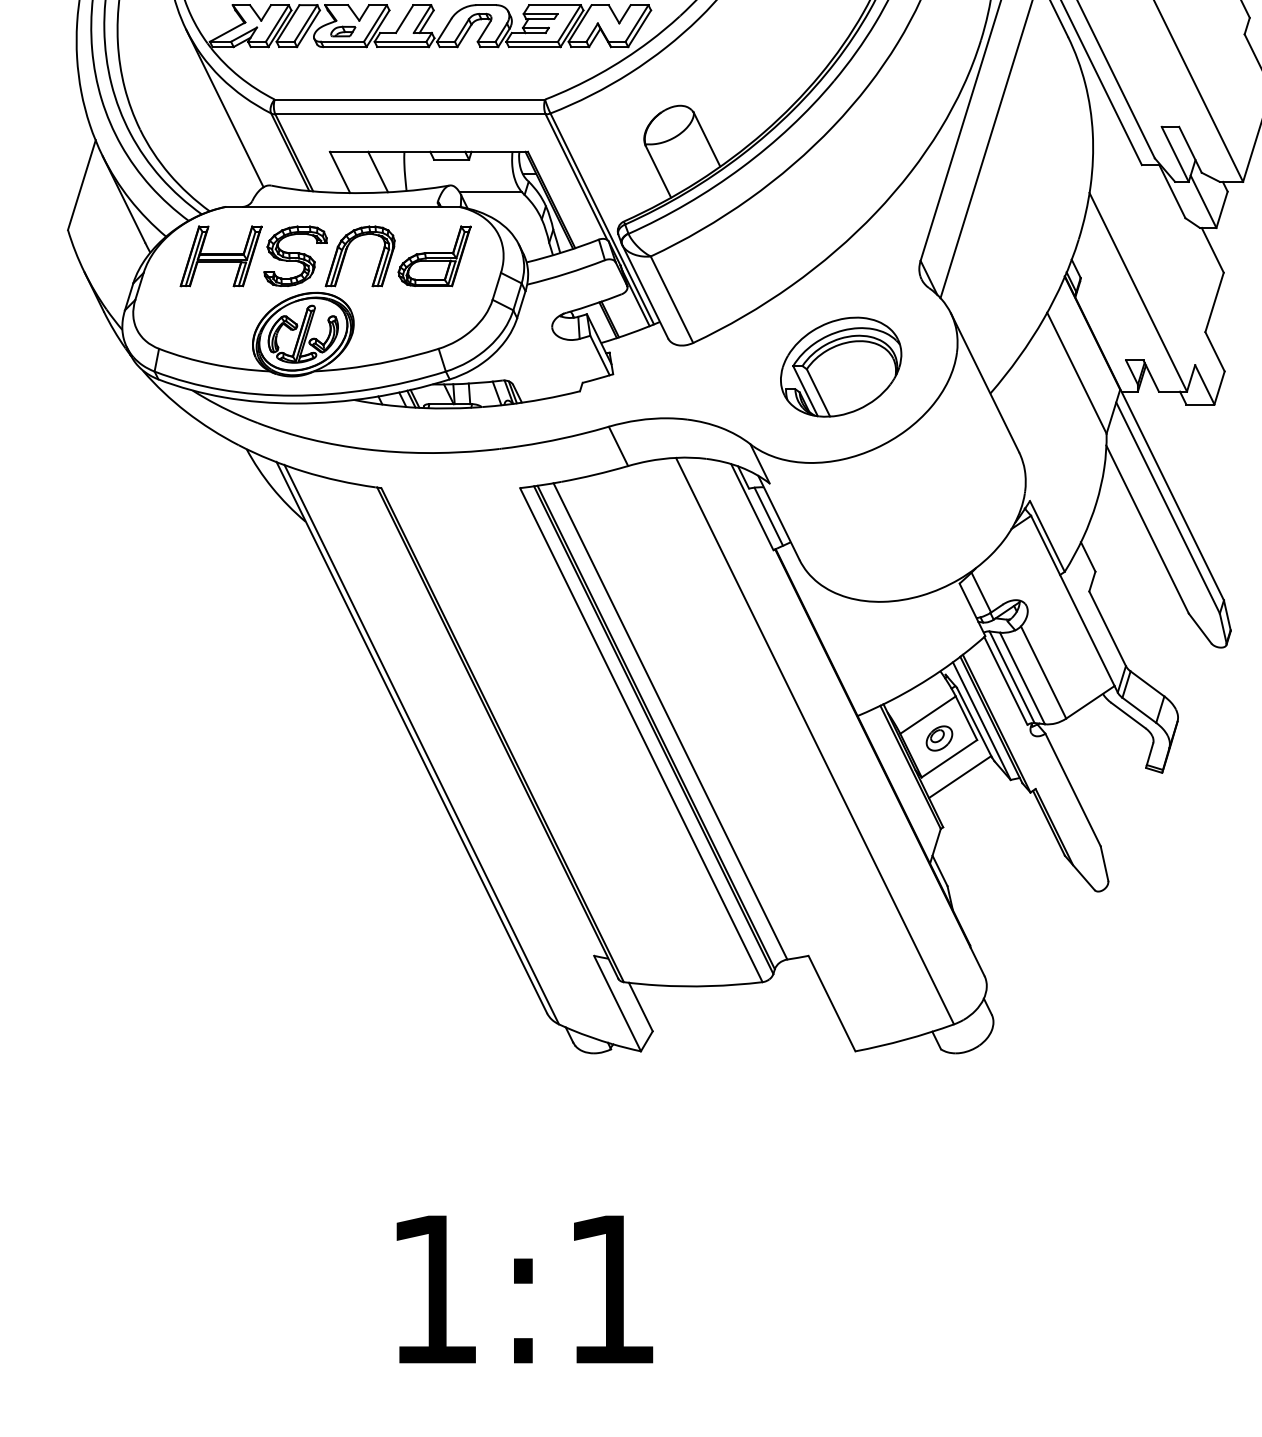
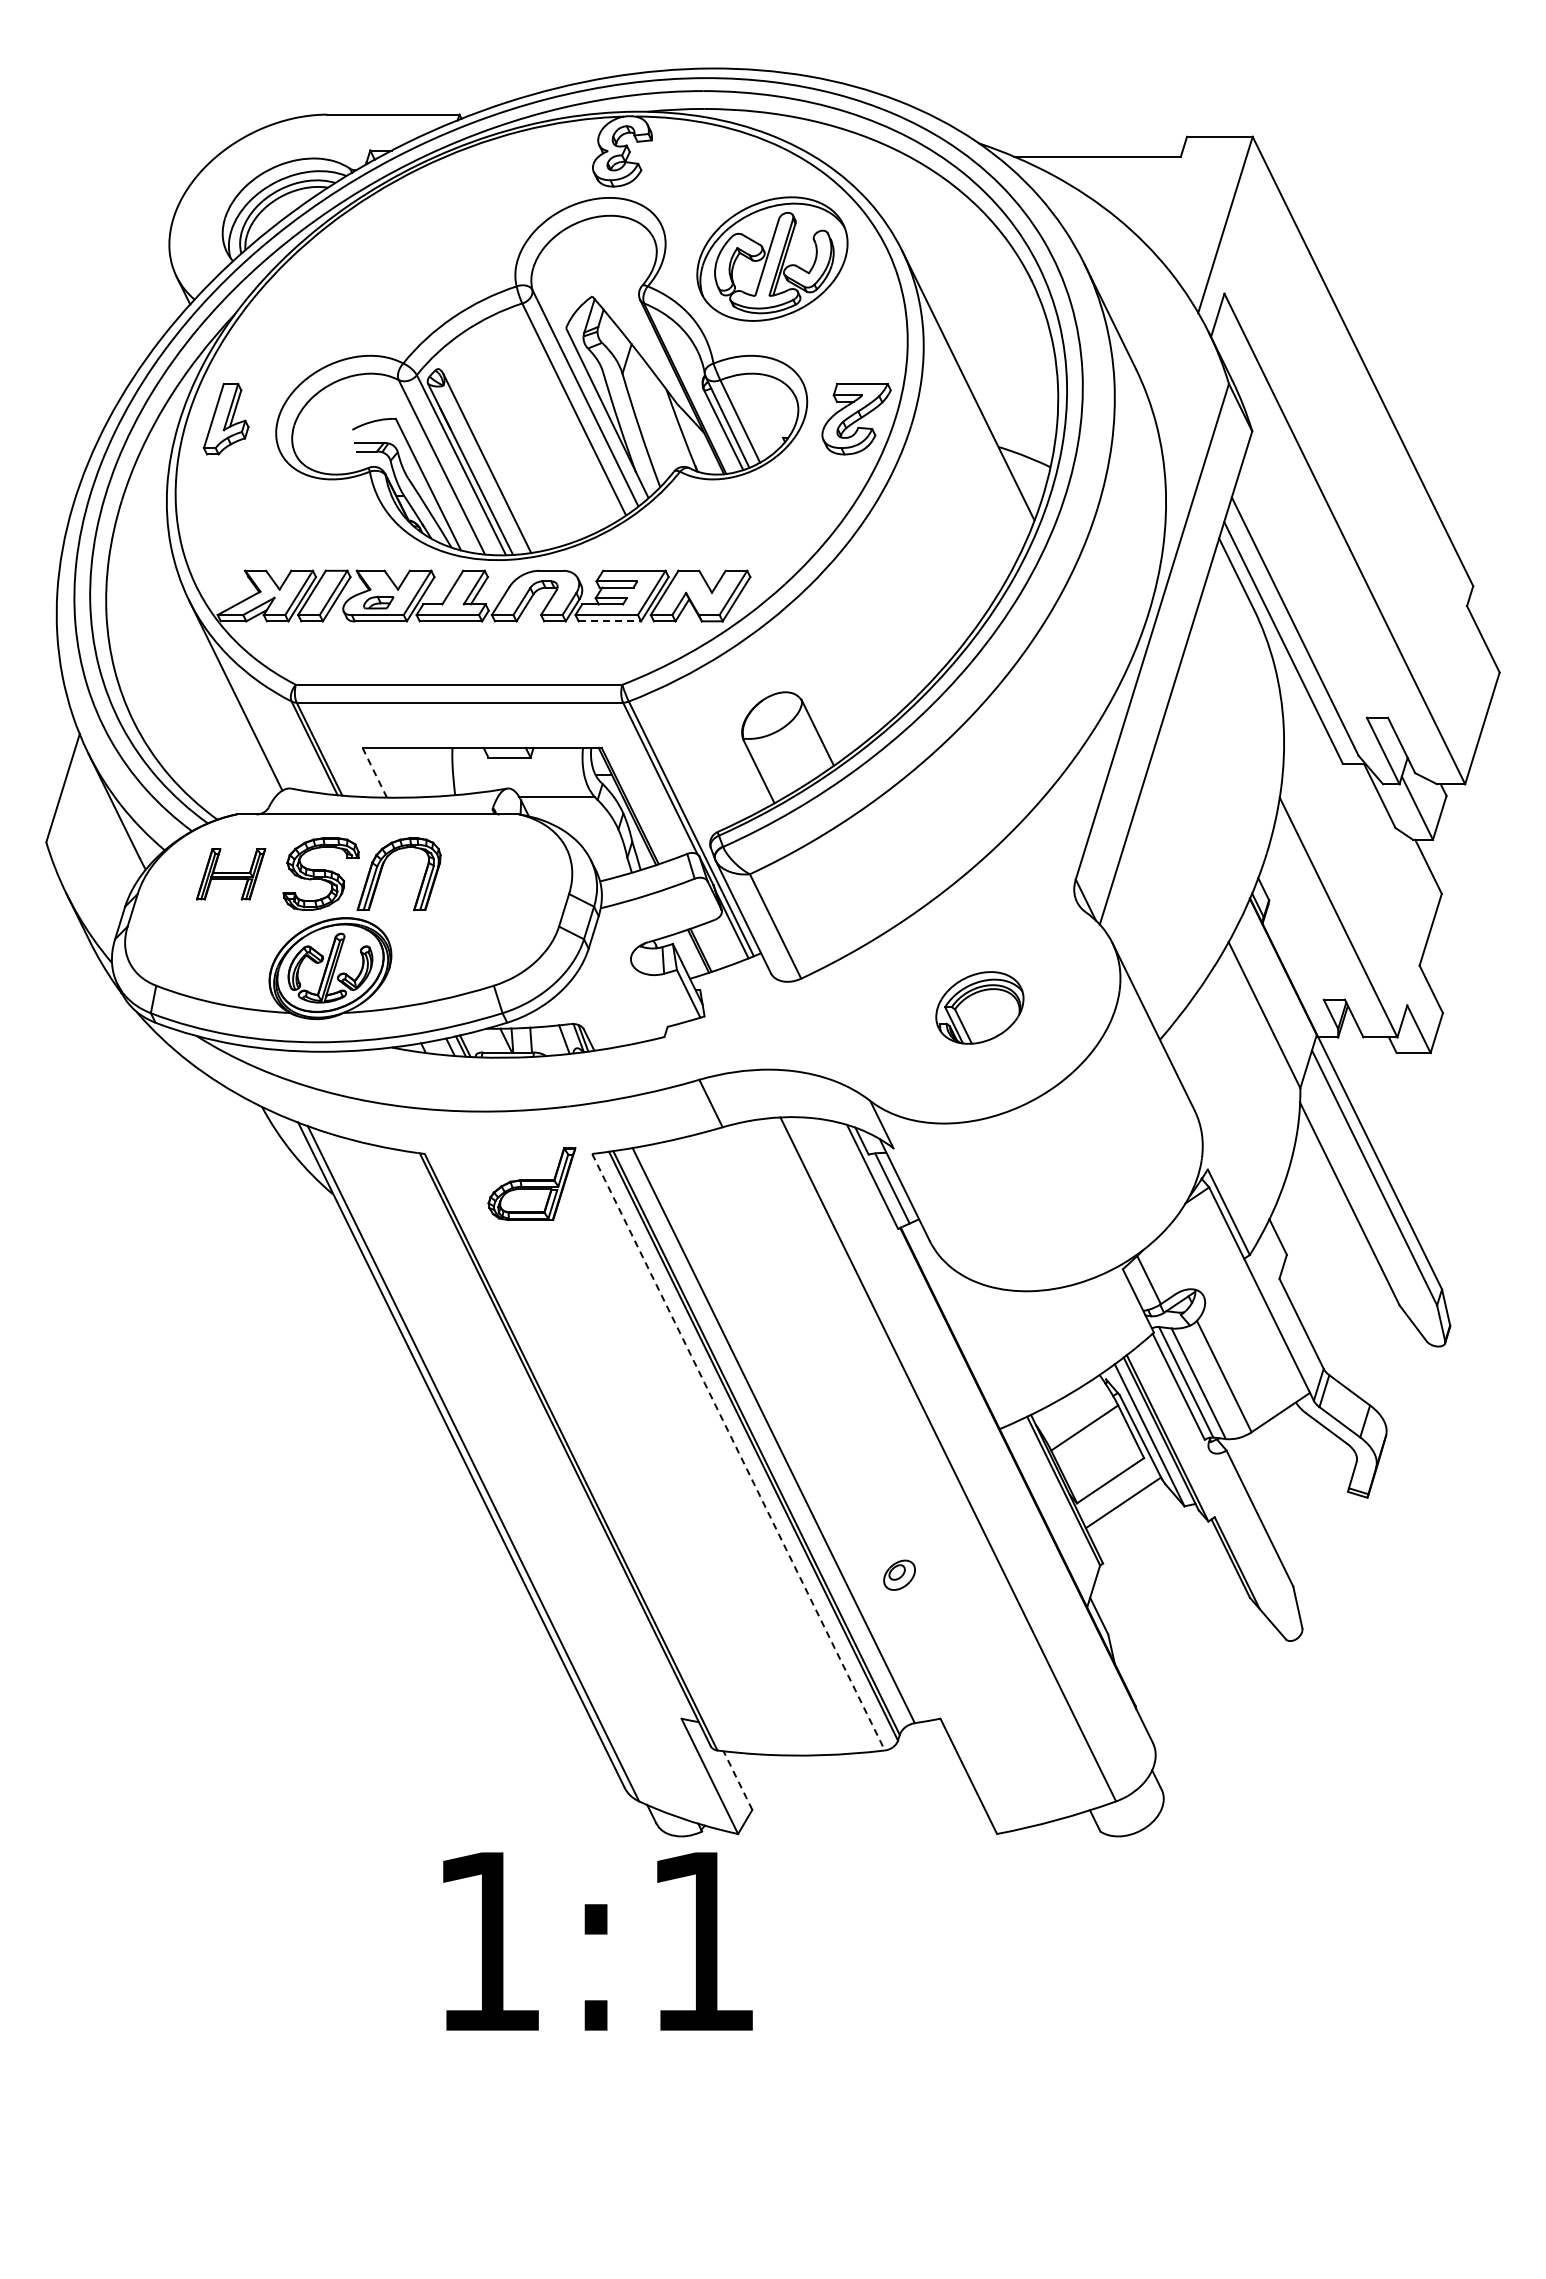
line: (535, 47) -> (610, 621), solid -> dashed
line: (377, 171) -> (420, 771), removed
line: (339, 172) -> (374, 772), solid -> dashed
part: (434, 255) -> (531, 1183), moved
part: (220, 256) -> (230, 874), size x0.7
part: (840, 366) -> (979, 1007), size x0.6
line: (641, 735) -> (738, 1452), solid -> dashed
part: (939, 737) -> (899, 1574), moved
line: (640, 1007) -> (737, 1780), solid -> dashed
text: (524, 1289) -> (597, 1941), moved

